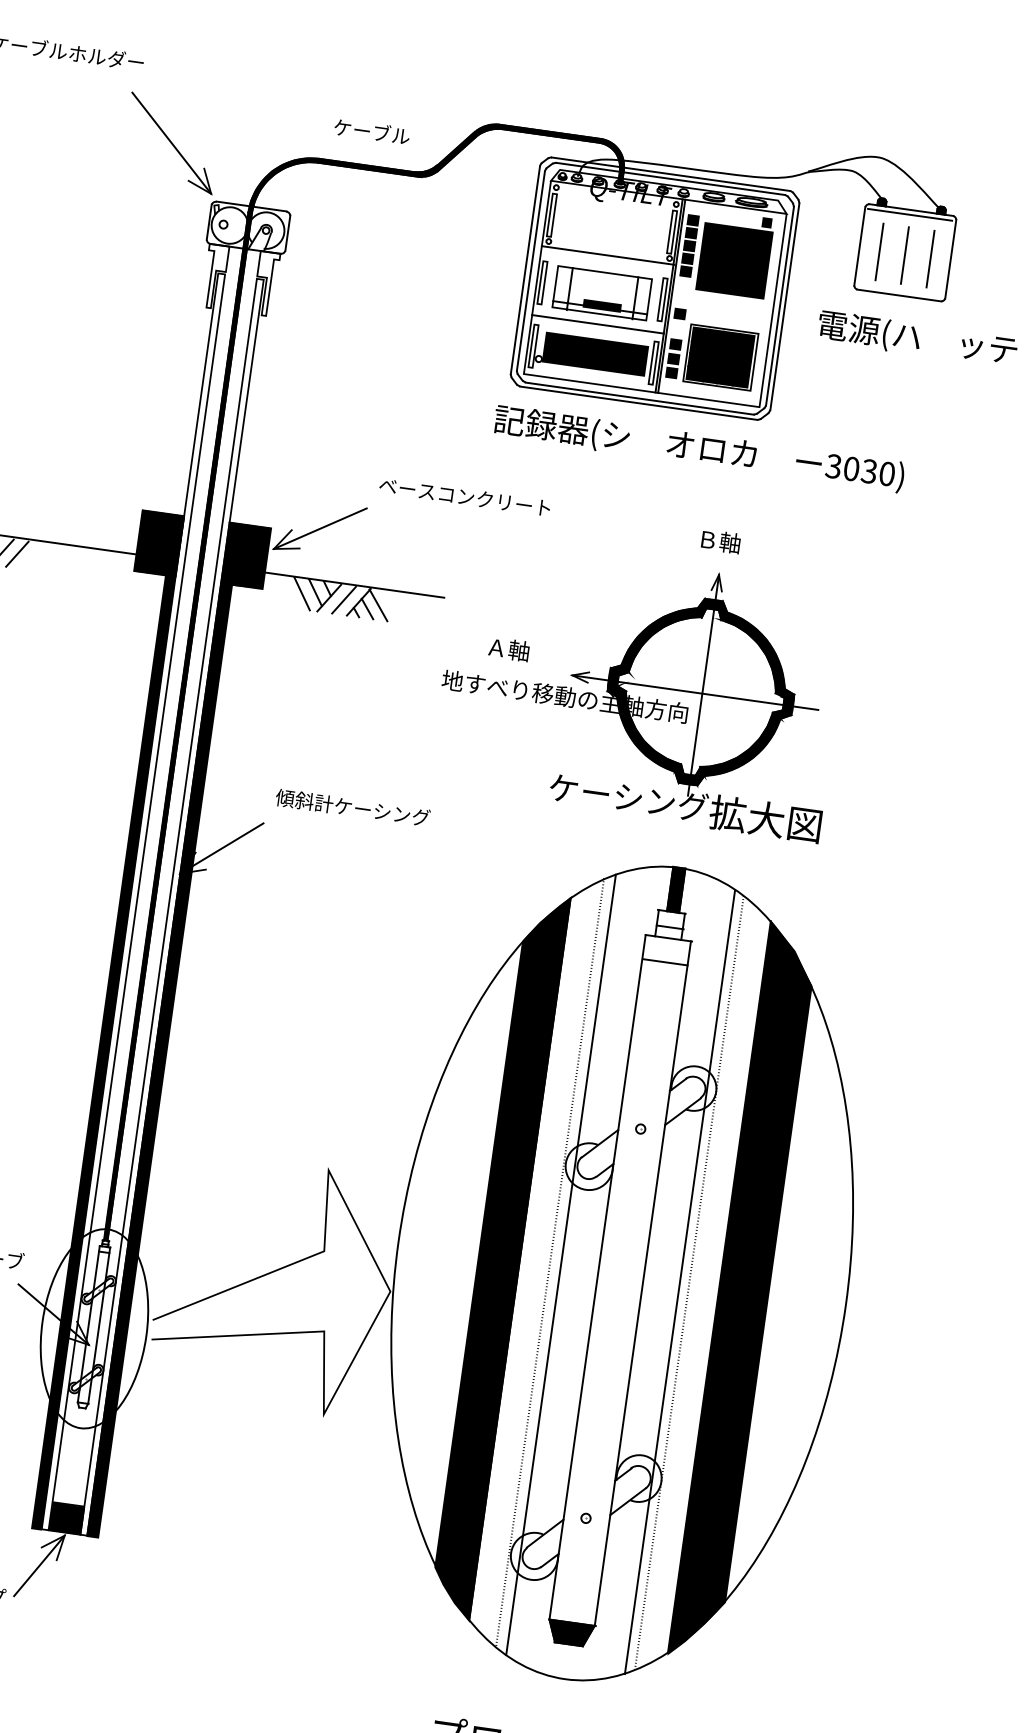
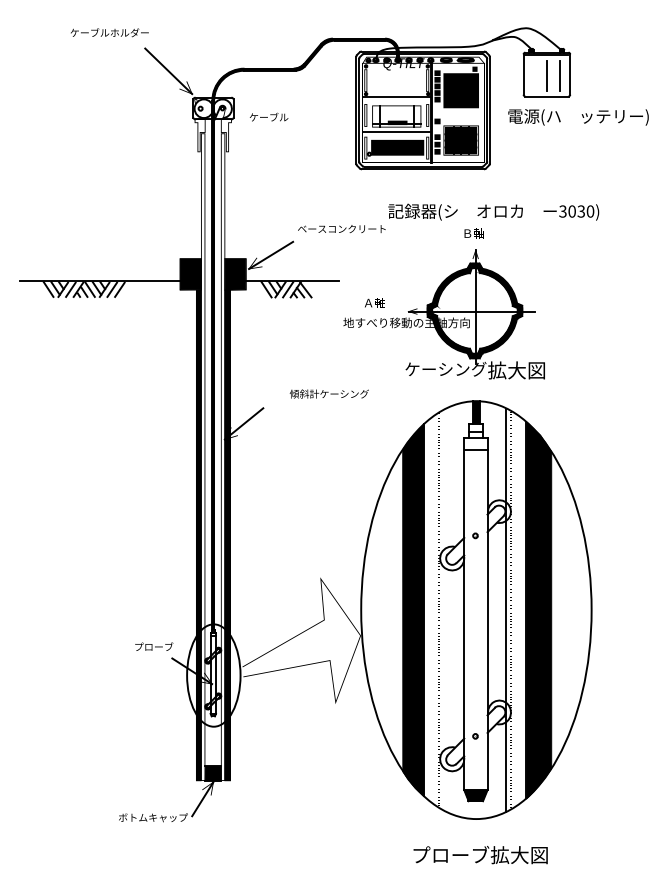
text: (373, 130) -> (269, 116), moved
line: (878, 250) -> (533, 75), removed
text: (698, 447) -> (493, 211), moved
text: (351, 806) -> (328, 393), moved
line: (560, 1263) -> (444, 609), removed

